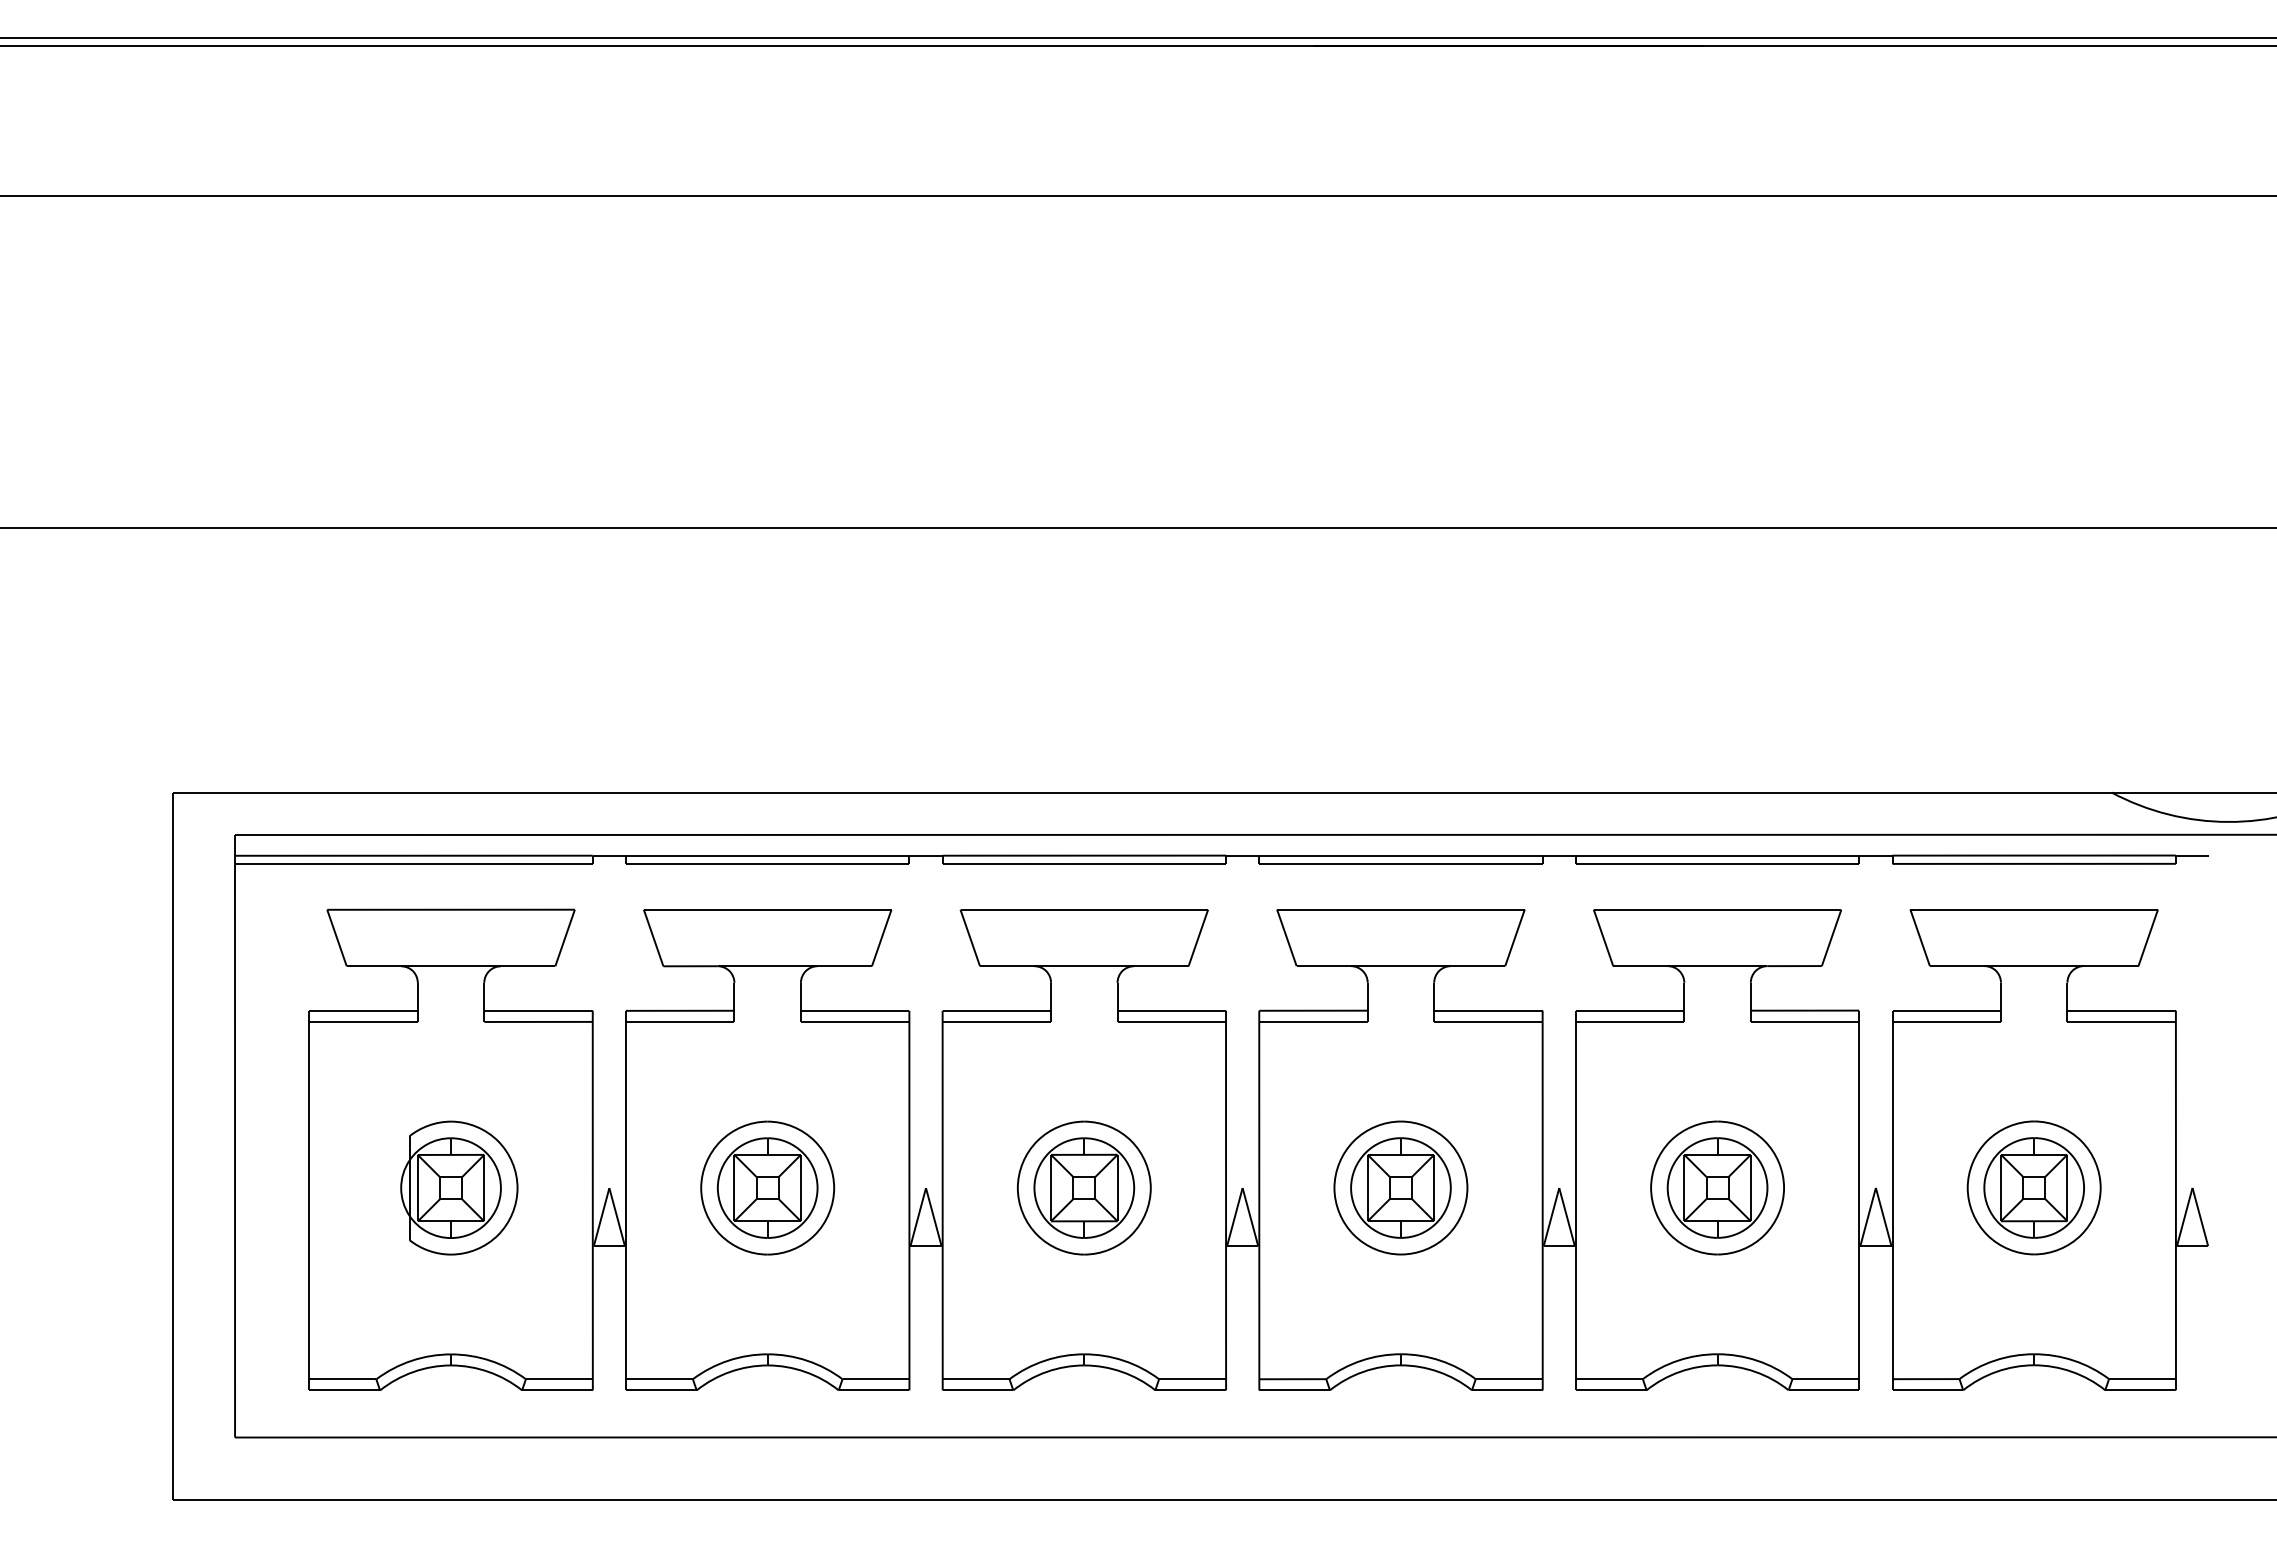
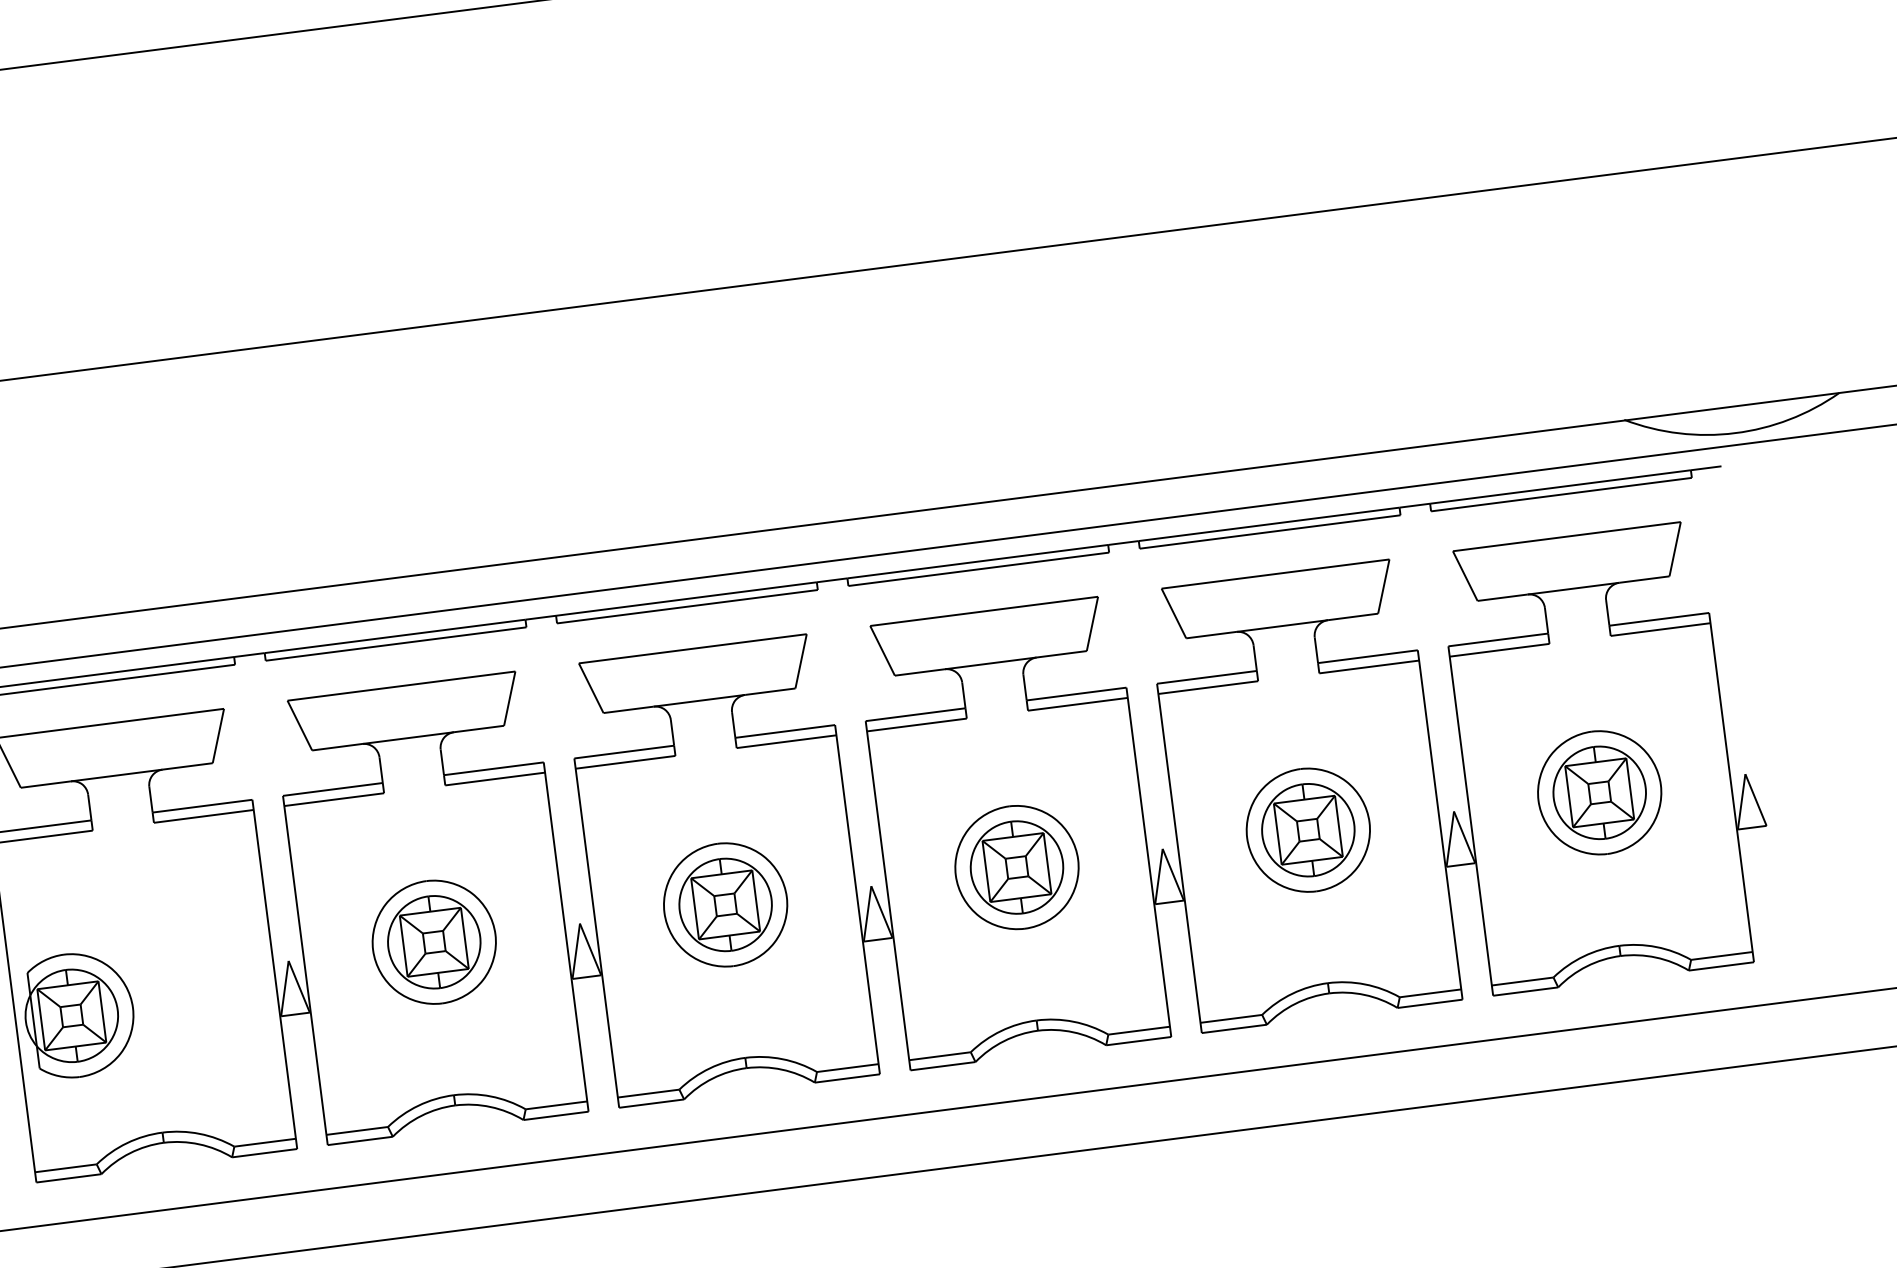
part: (459, 1187) -> (79, 1014), moved

